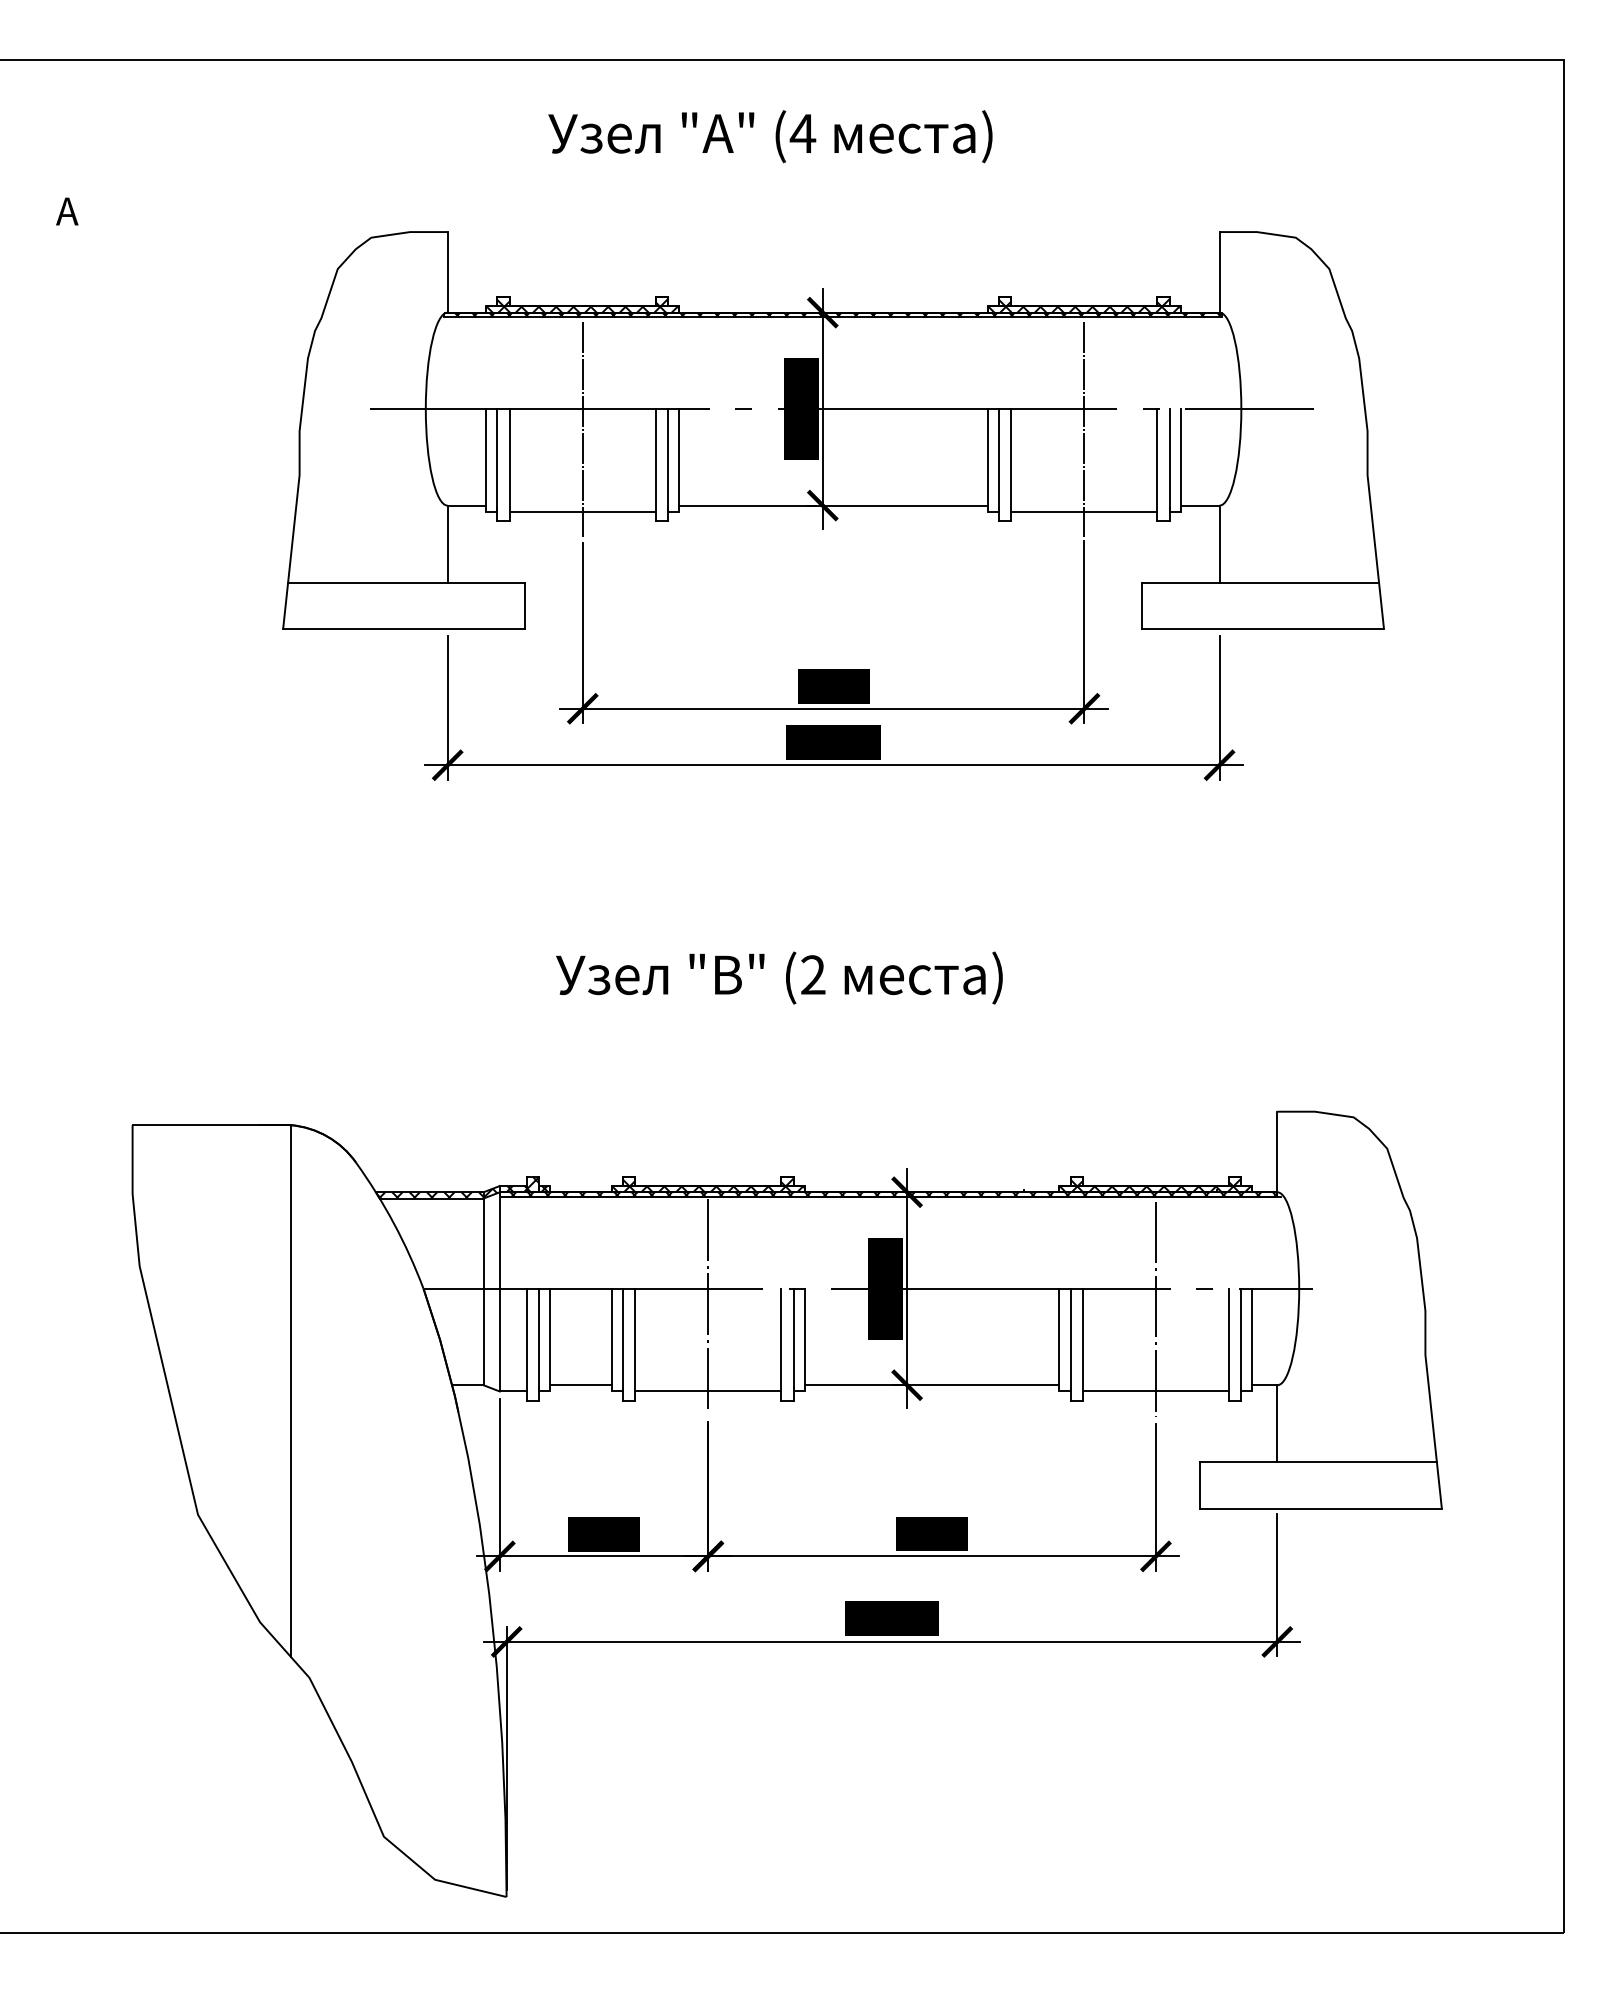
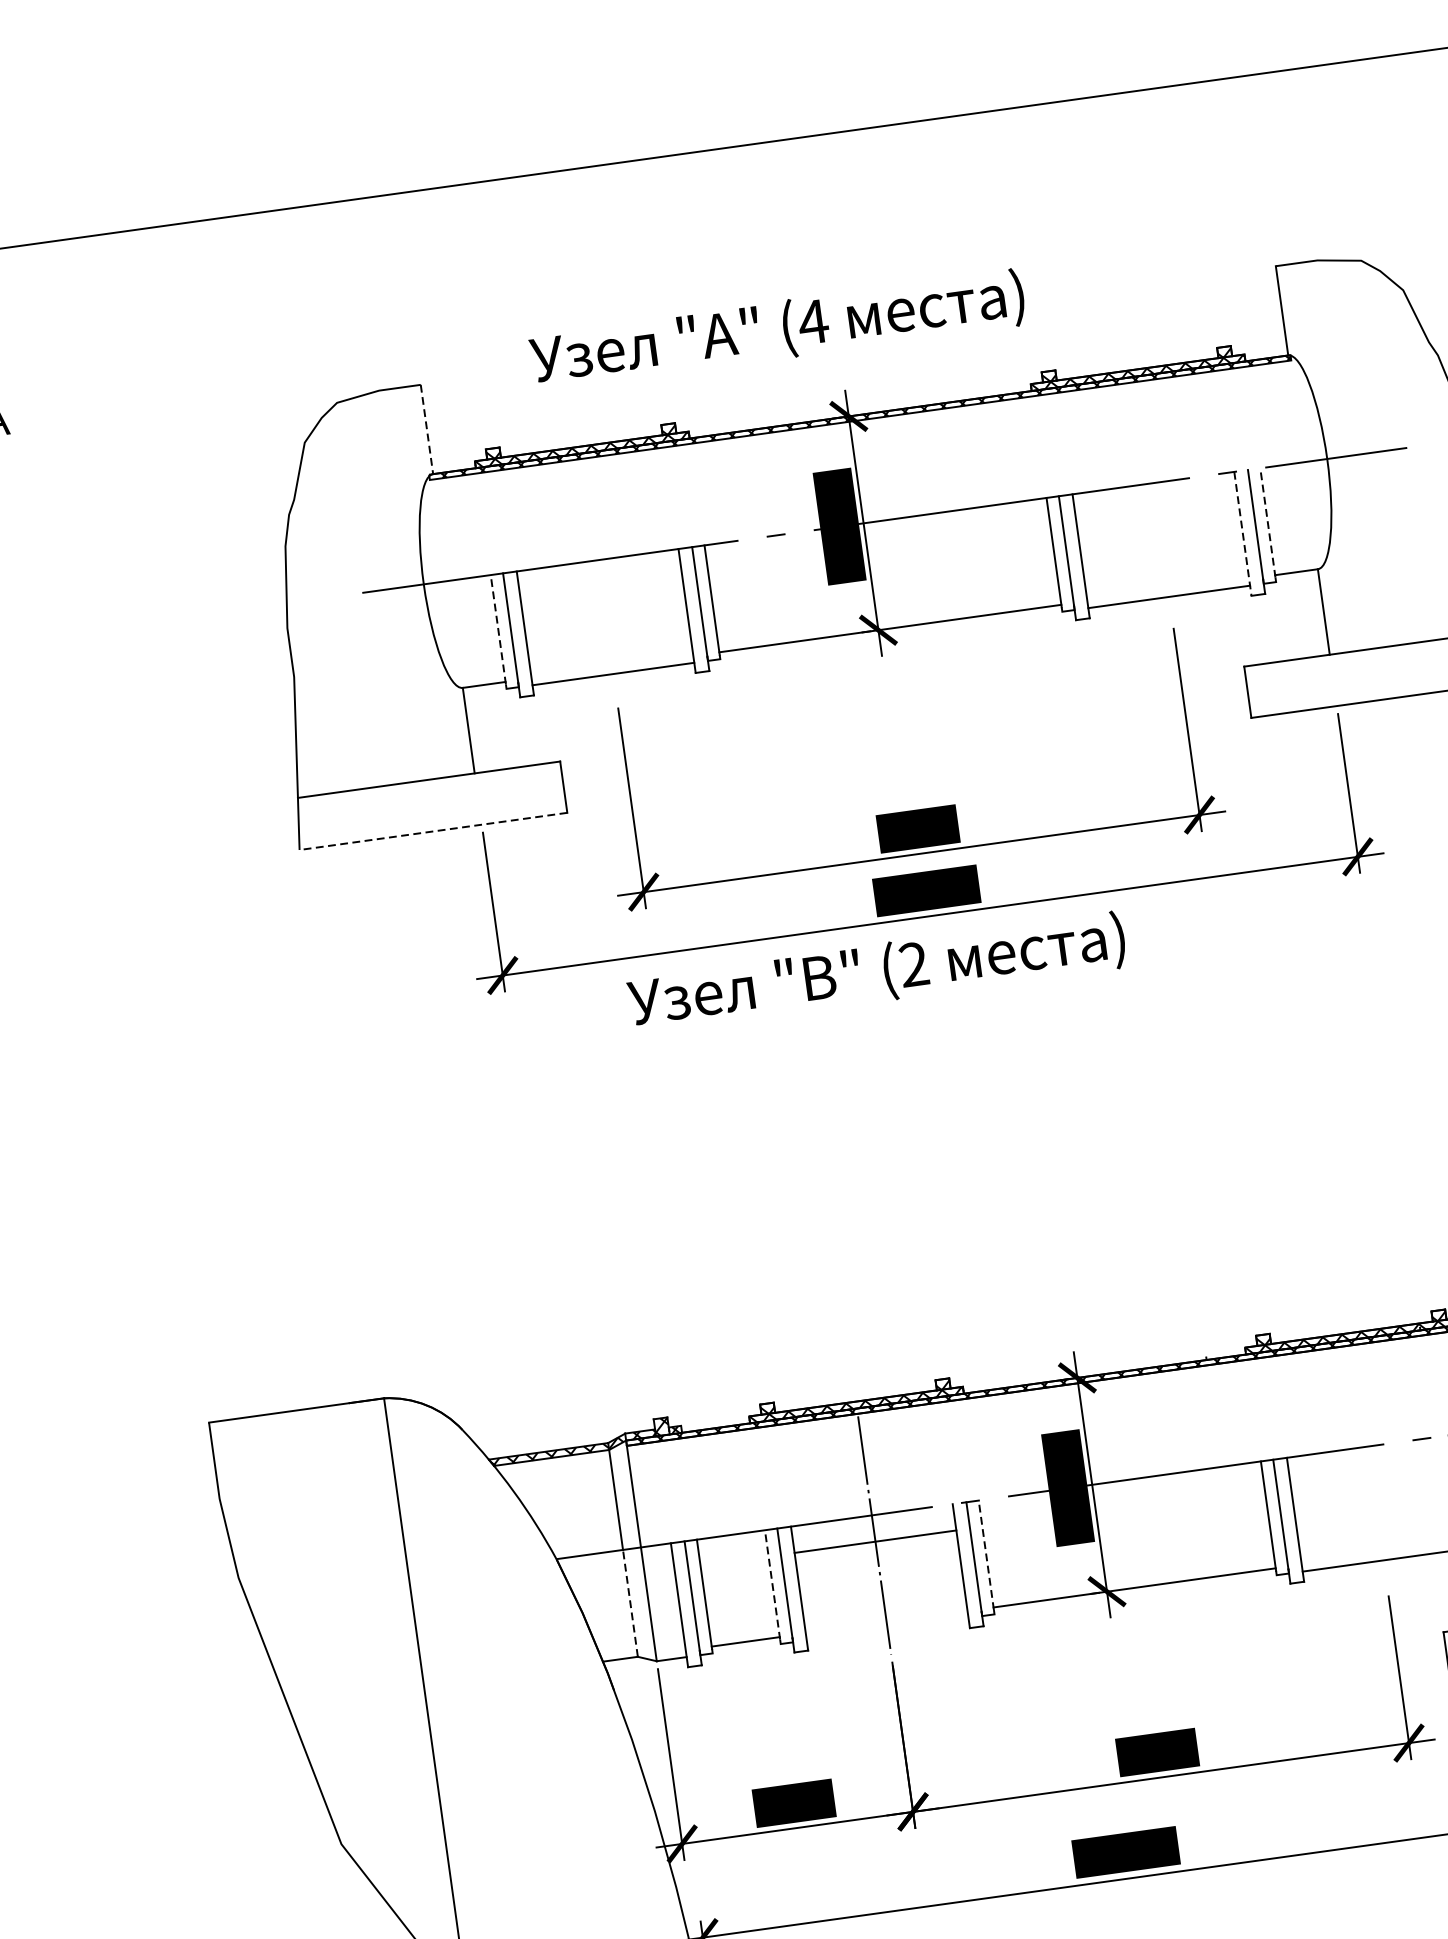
text: (770, 136) -> (777, 330), moved
line: (447, 272) -> (426, 429), solid -> dashed
line: (582, 429) -> (600, 582), removed
line: (1084, 429) -> (1156, 505), removed
line: (486, 458) -> (498, 629), solid -> dashed
line: (1180, 458) -> (1267, 523), solid -> dashed
line: (1157, 465) -> (1243, 534), solid -> dashed
line: (403, 629) -> (432, 831), solid -> dashed
text: (779, 977) -> (877, 972), moved
line: (1155, 1308) -> (1370, 1468), removed
line: (483, 1336) -> (630, 1602), solid -> dashed
line: (611, 1337) -> (772, 1584), solid -> dashed
line: (804, 1337) -> (986, 1554), solid -> dashed
line: (708, 1391) -> (875, 1541), moved

